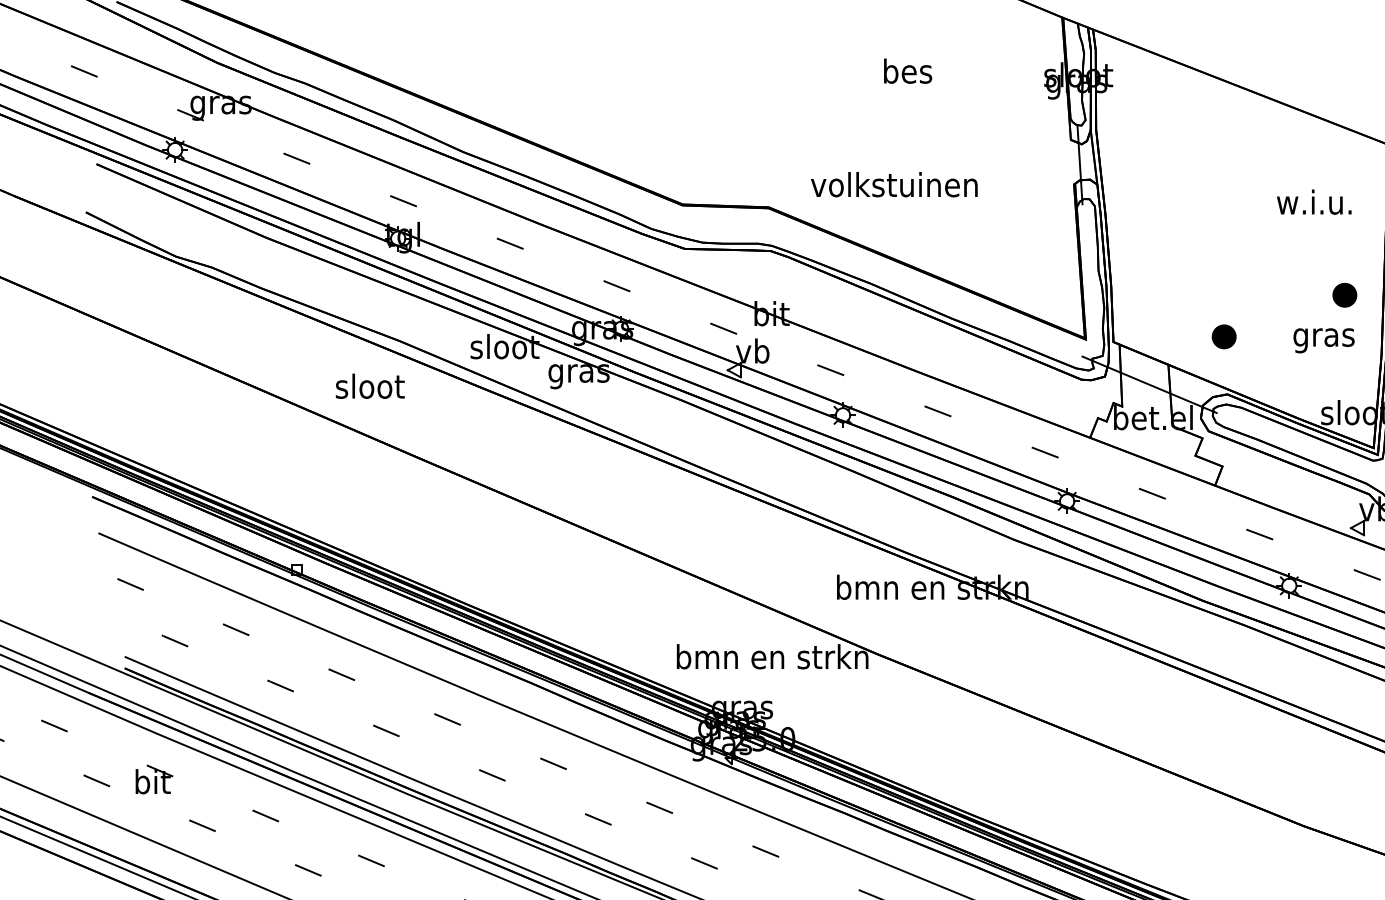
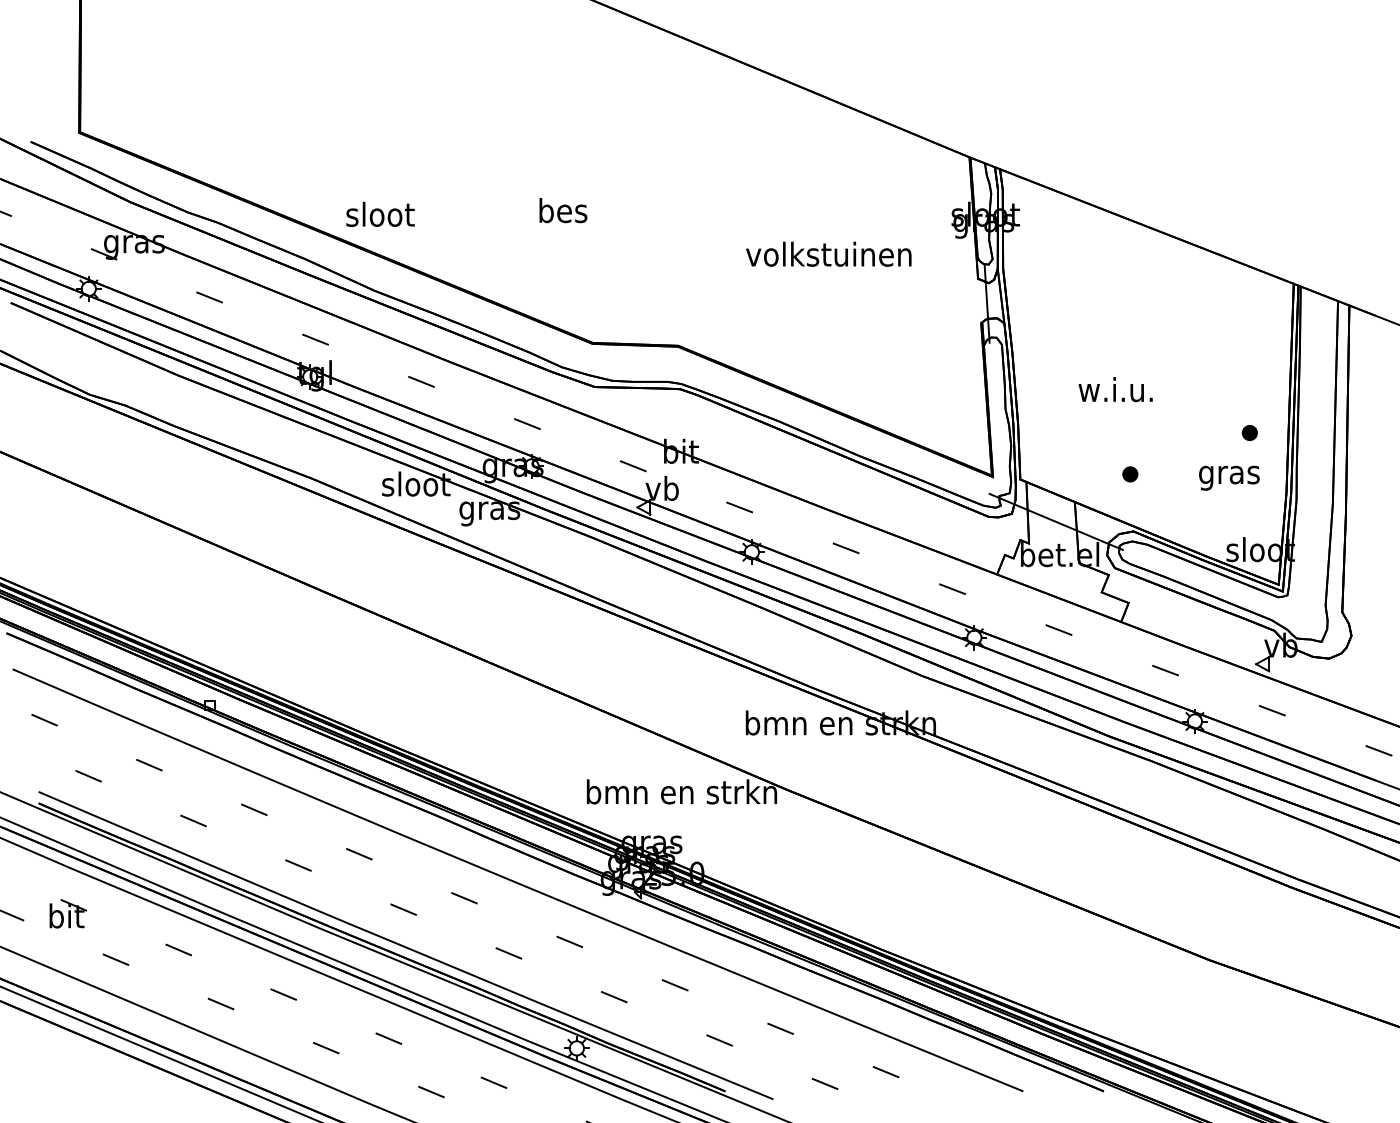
text: (908, 71) -> (563, 210), moved
text: (894, 183) -> (828, 253), moved
text: (1314, 202) -> (1115, 389), moved
part: (1344, 294) -> (1249, 432), size x0.62
part: (1224, 337) -> (1130, 474), size x0.62
text: (370, 385) -> (380, 213), moved

